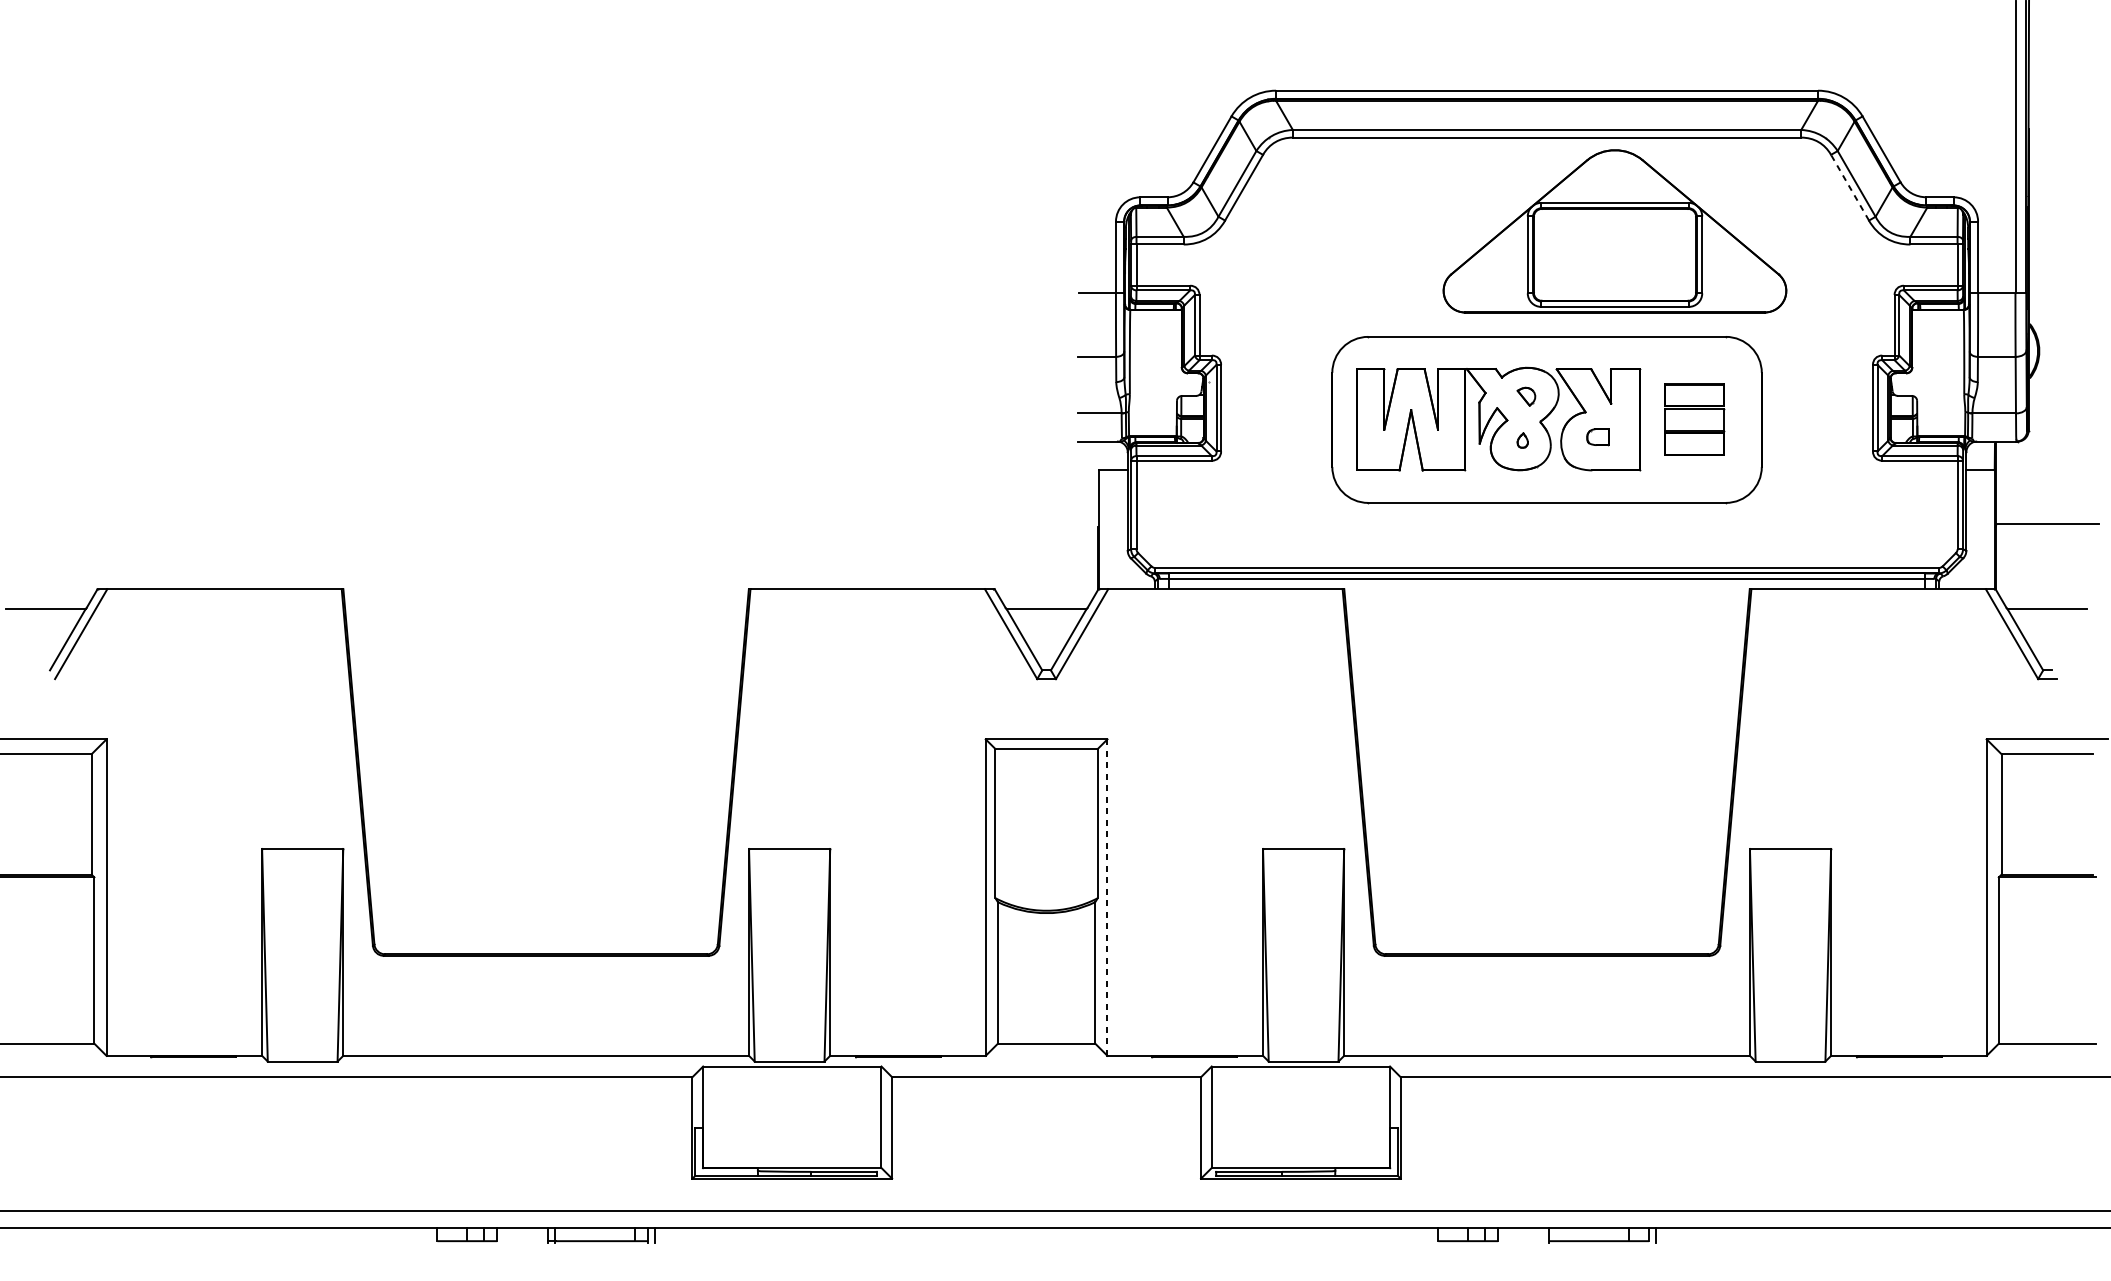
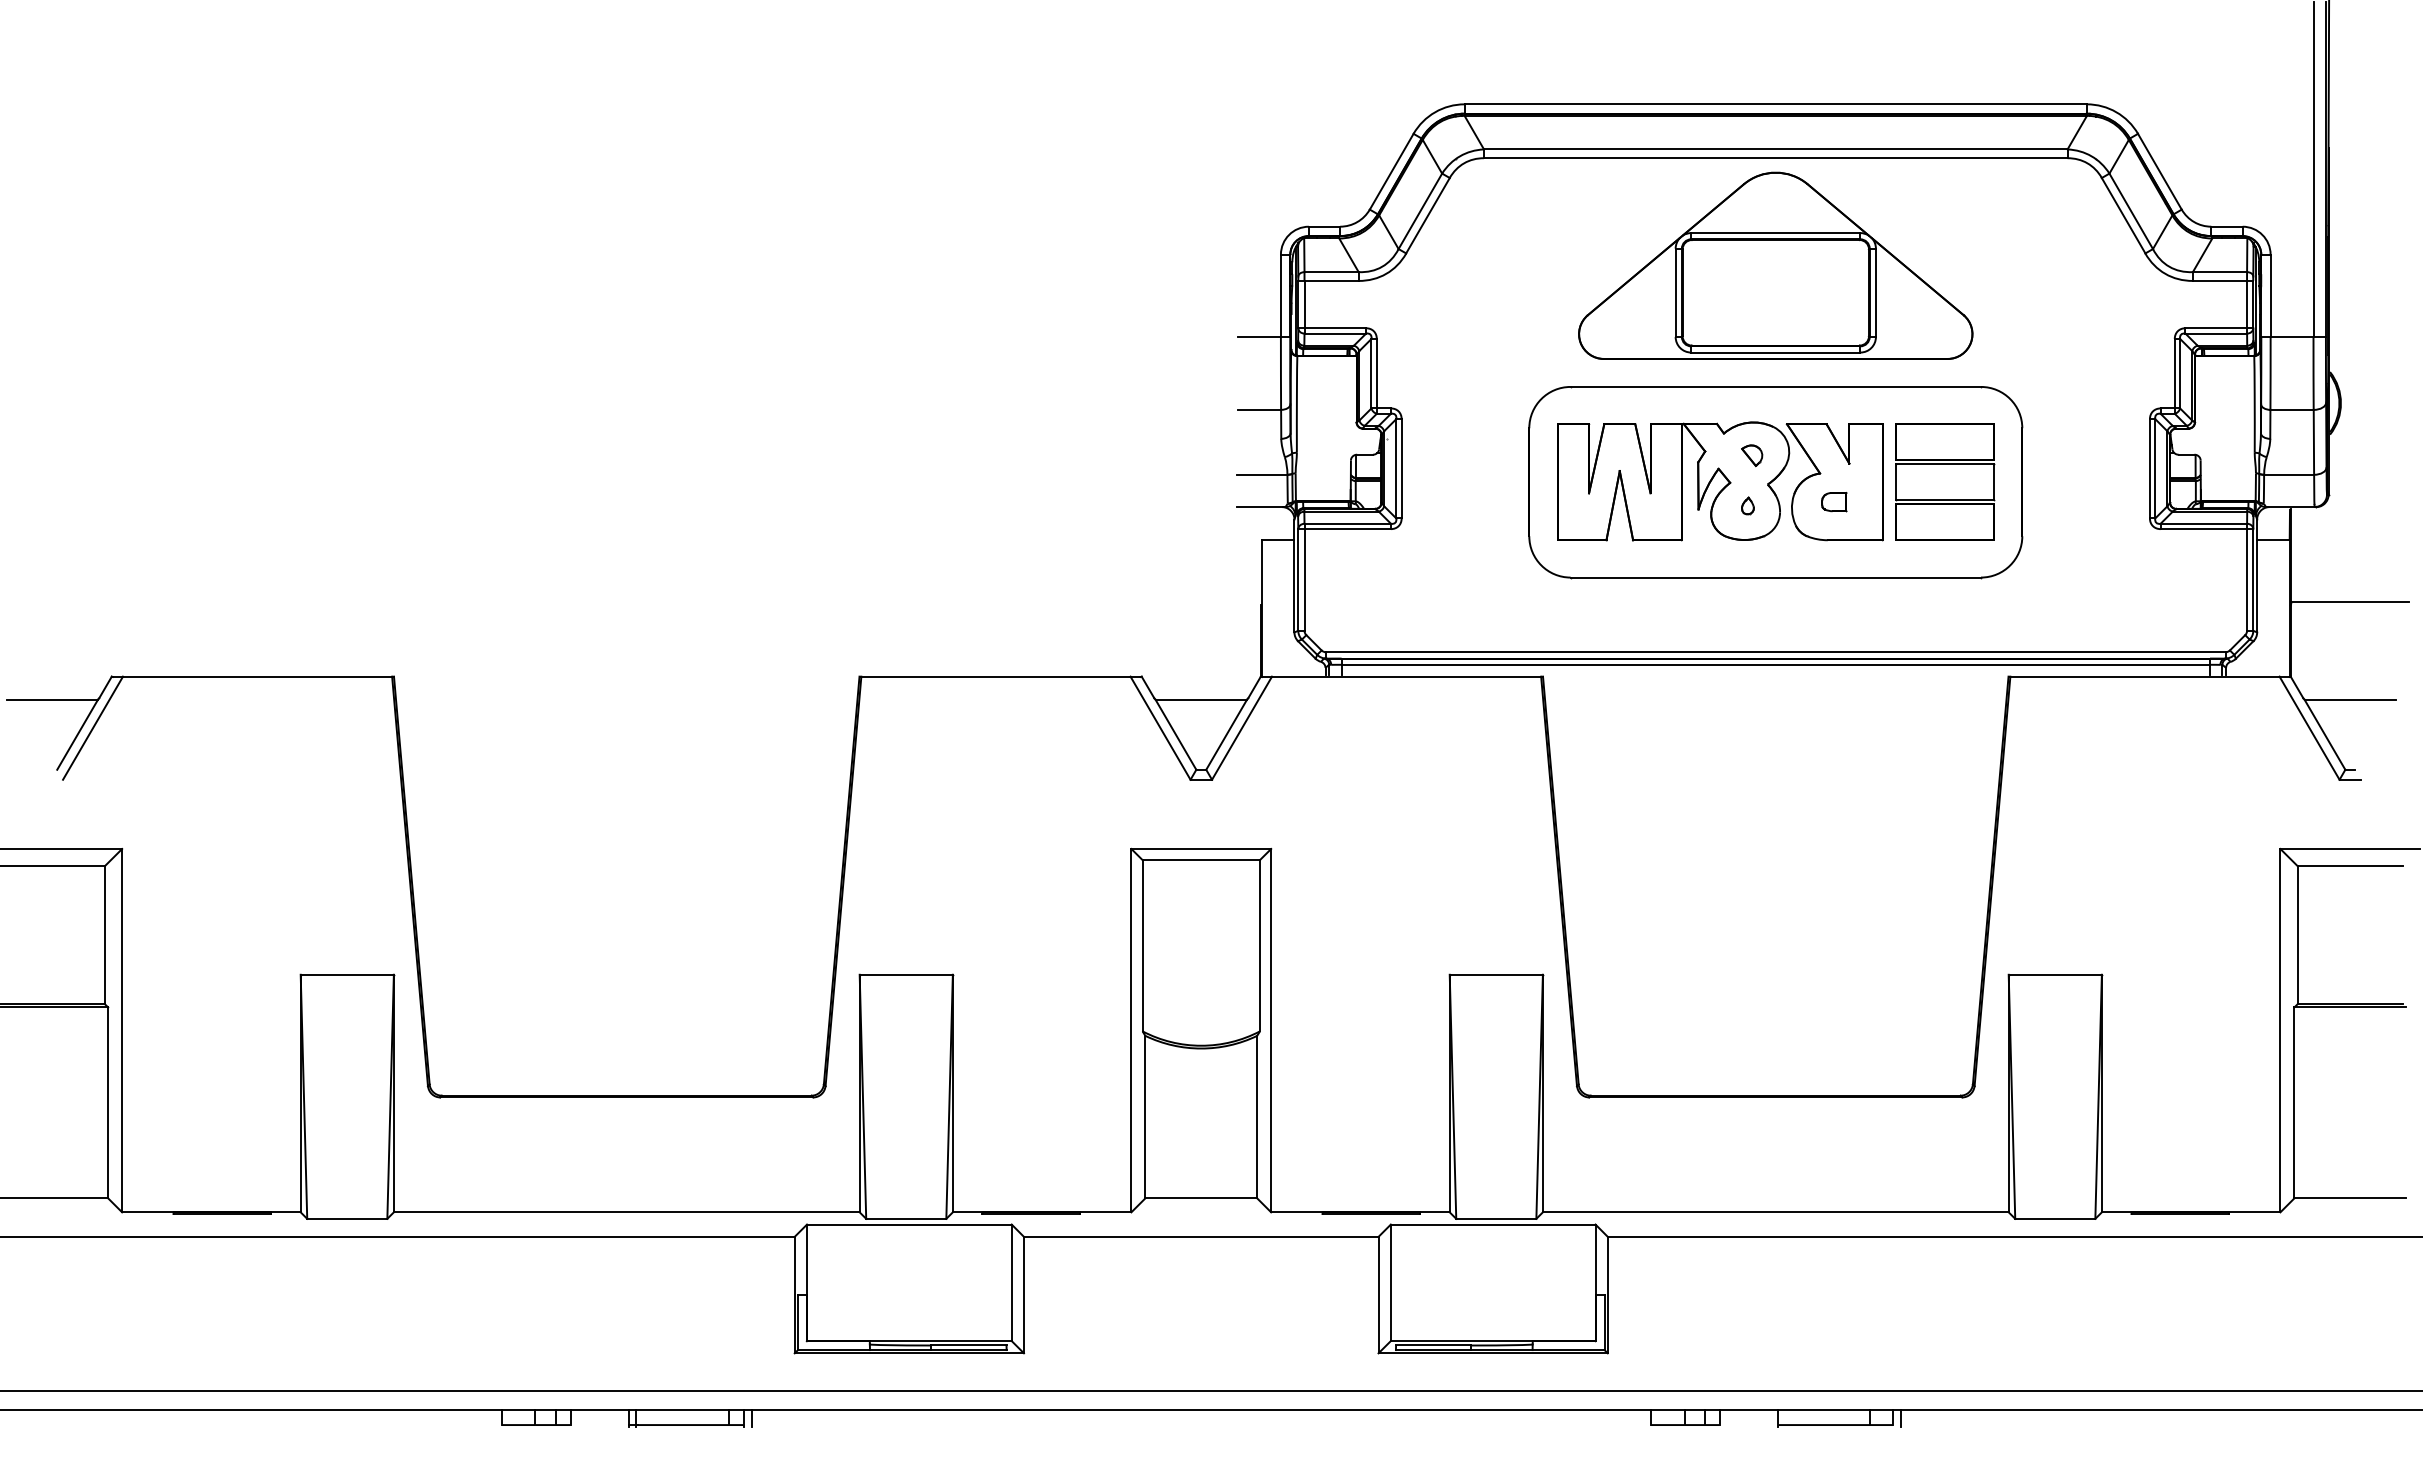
line: (1849, 187) -> (2123, 215), dashed -> solid
part: (1614, 231) -> (1775, 265), moved
part: (1694, 419) -> (1945, 481), size x1.43
line: (1107, 897) -> (1271, 1030), dashed -> solid

